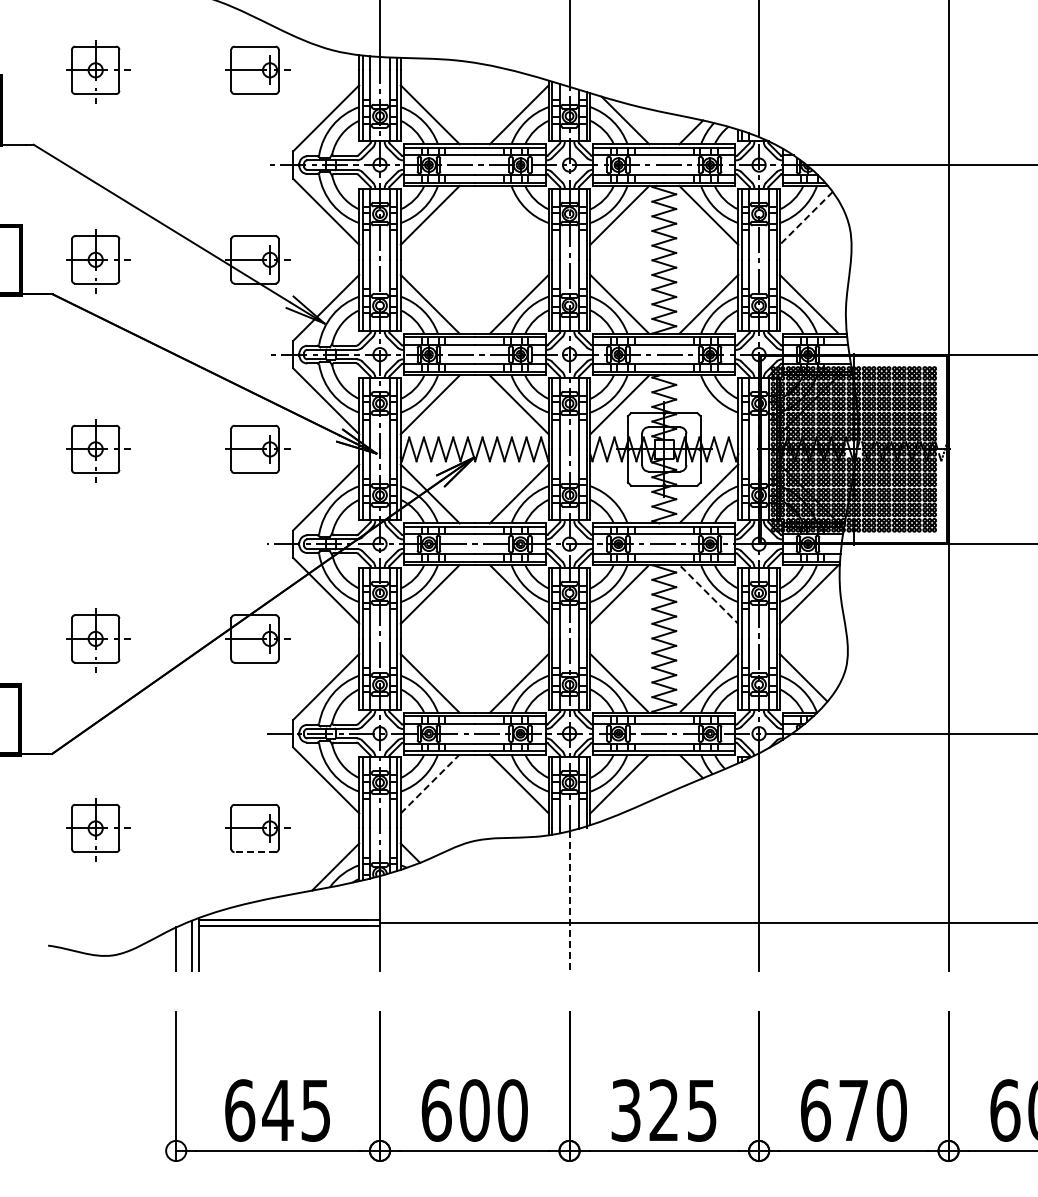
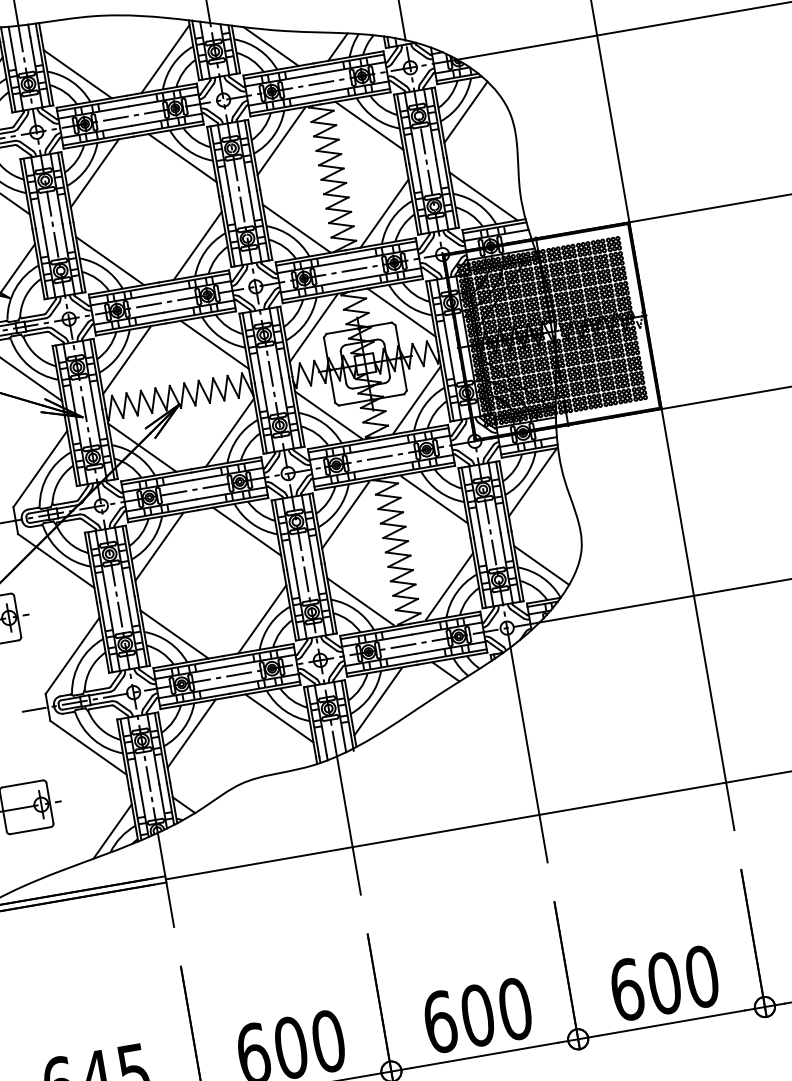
line: (518, 214) -> (181, 157), added
line: (805, 218) -> (465, 112), dashed -> solid
line: (708, 404) -> (401, 312), added
line: (619, 493) -> (328, 415), added
line: (709, 595) -> (434, 500), dashed -> solid
line: (430, 783) -> (191, 733), dashed -> solid
line: (255, 852) -> (31, 830), dashed -> solid
line: (569, 901) -> (348, 825), dashed -> solid
text: (664, 1110) -> (478, 1015), 325 -> 600
text: (853, 1110) -> (664, 983), 670 -> 600

